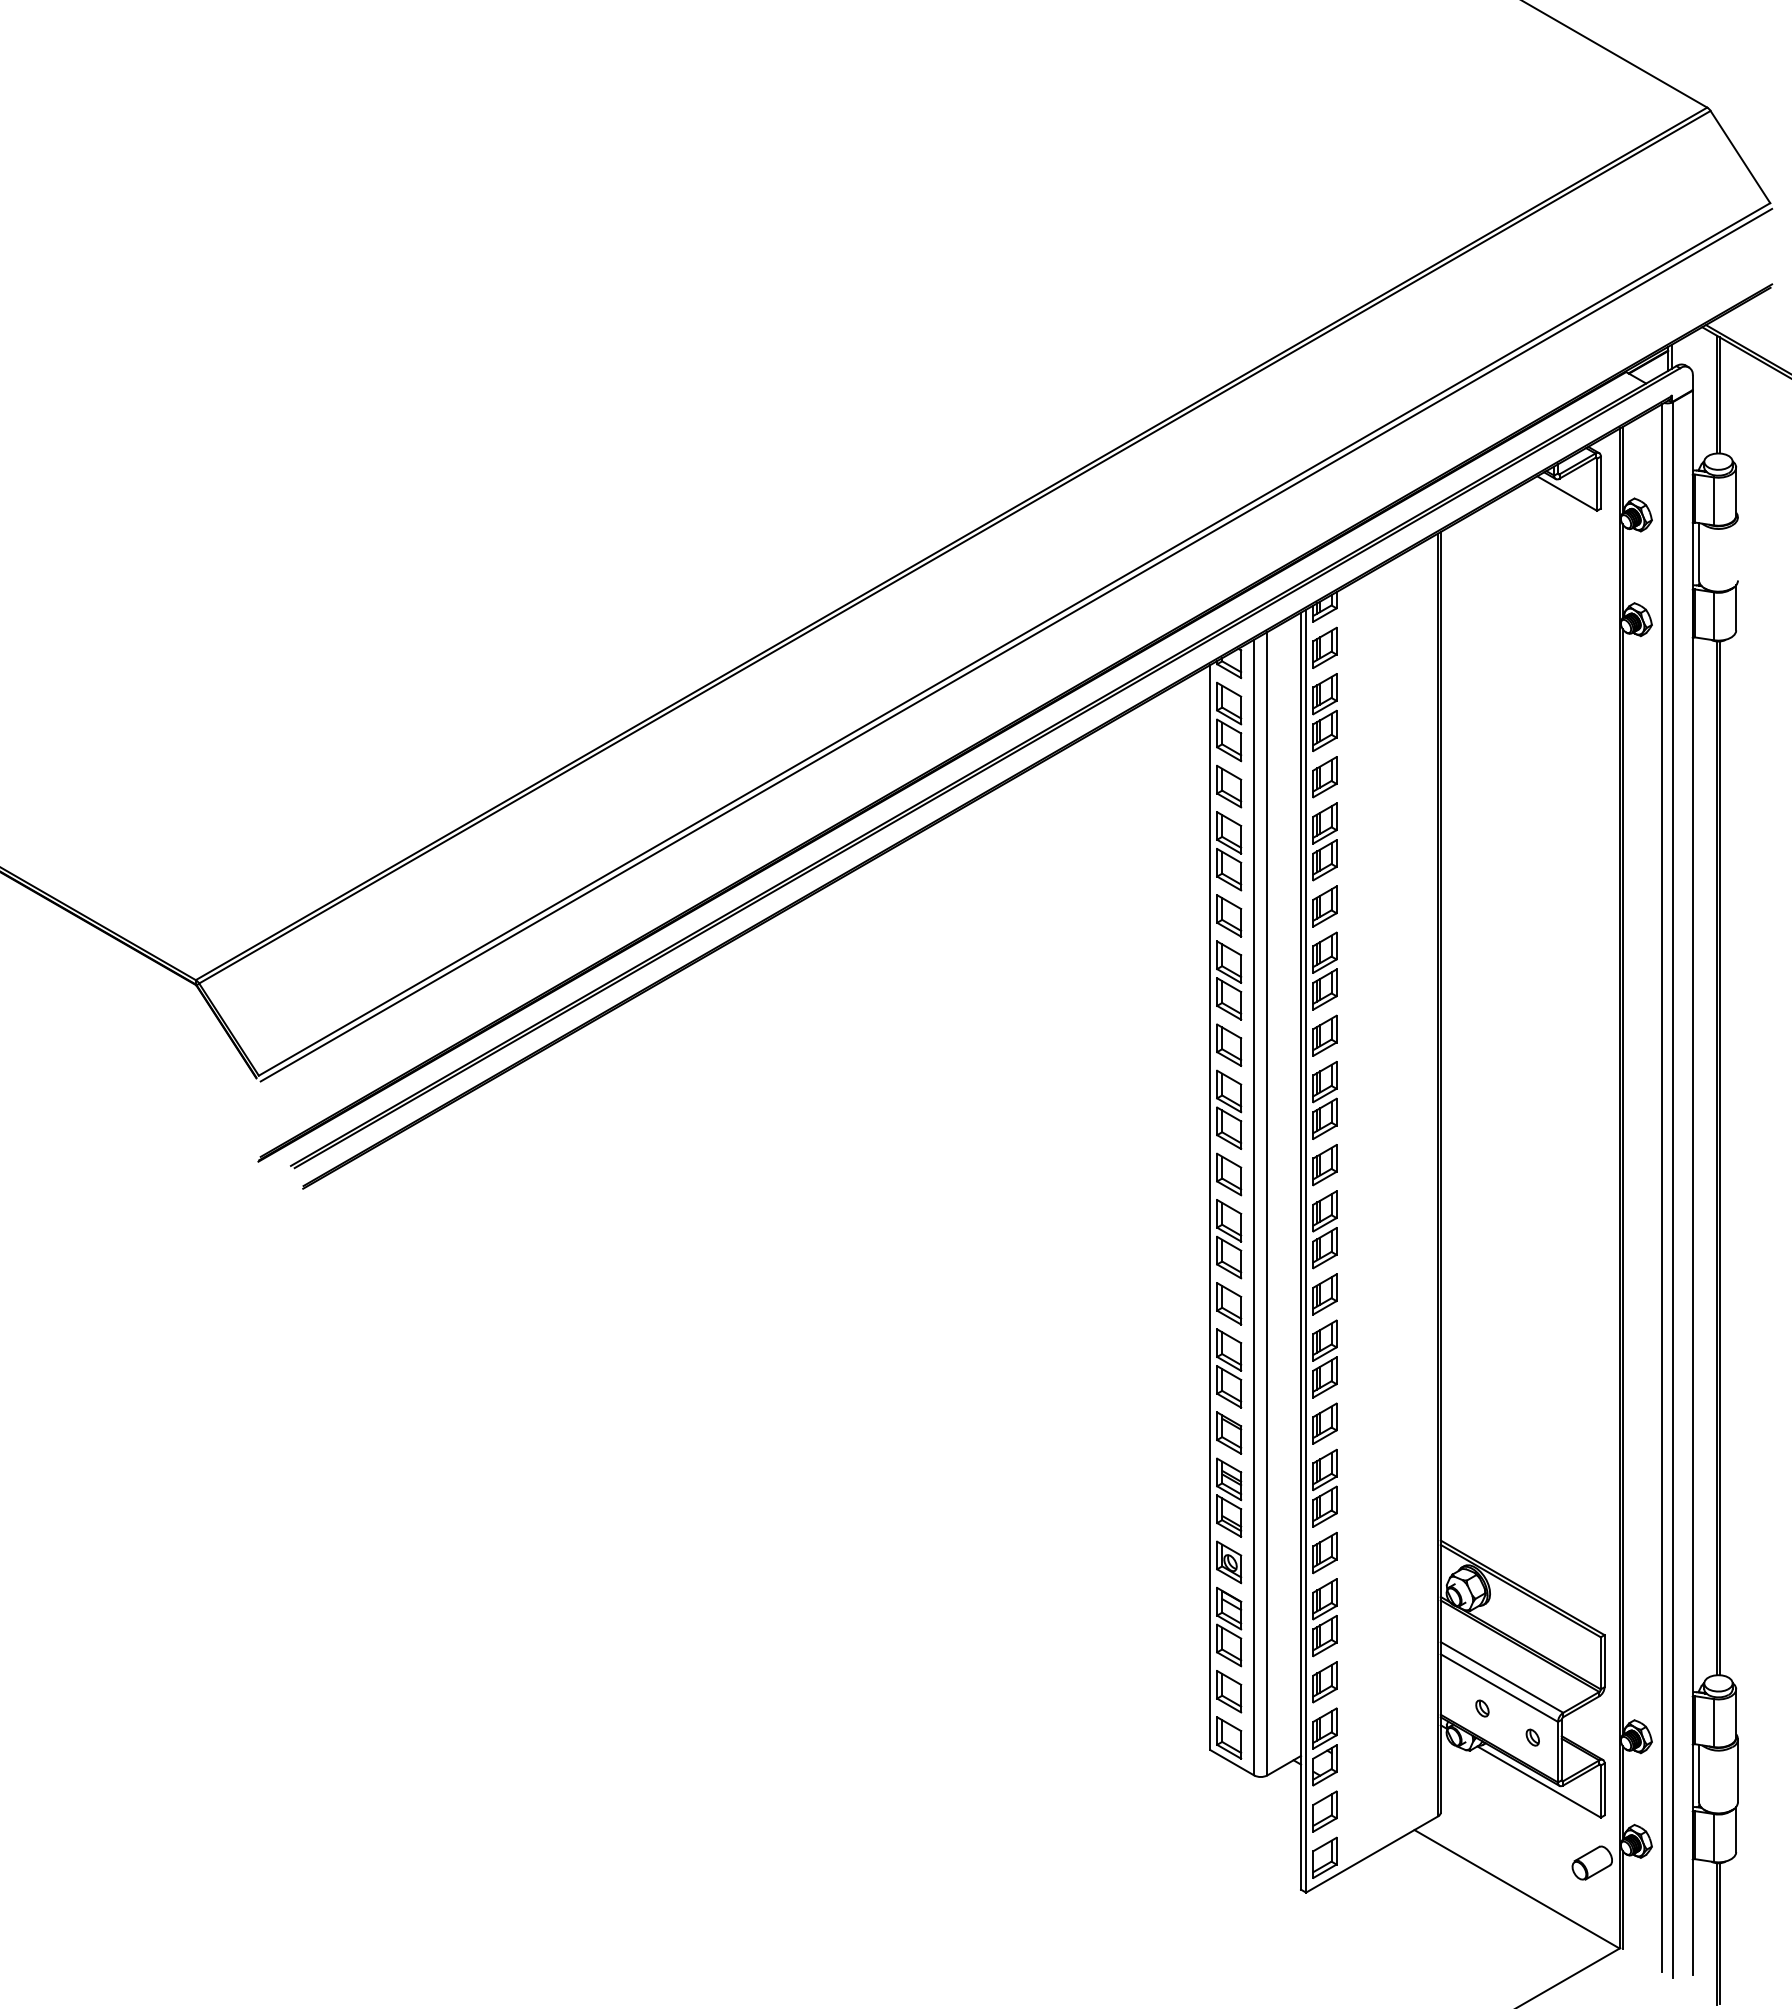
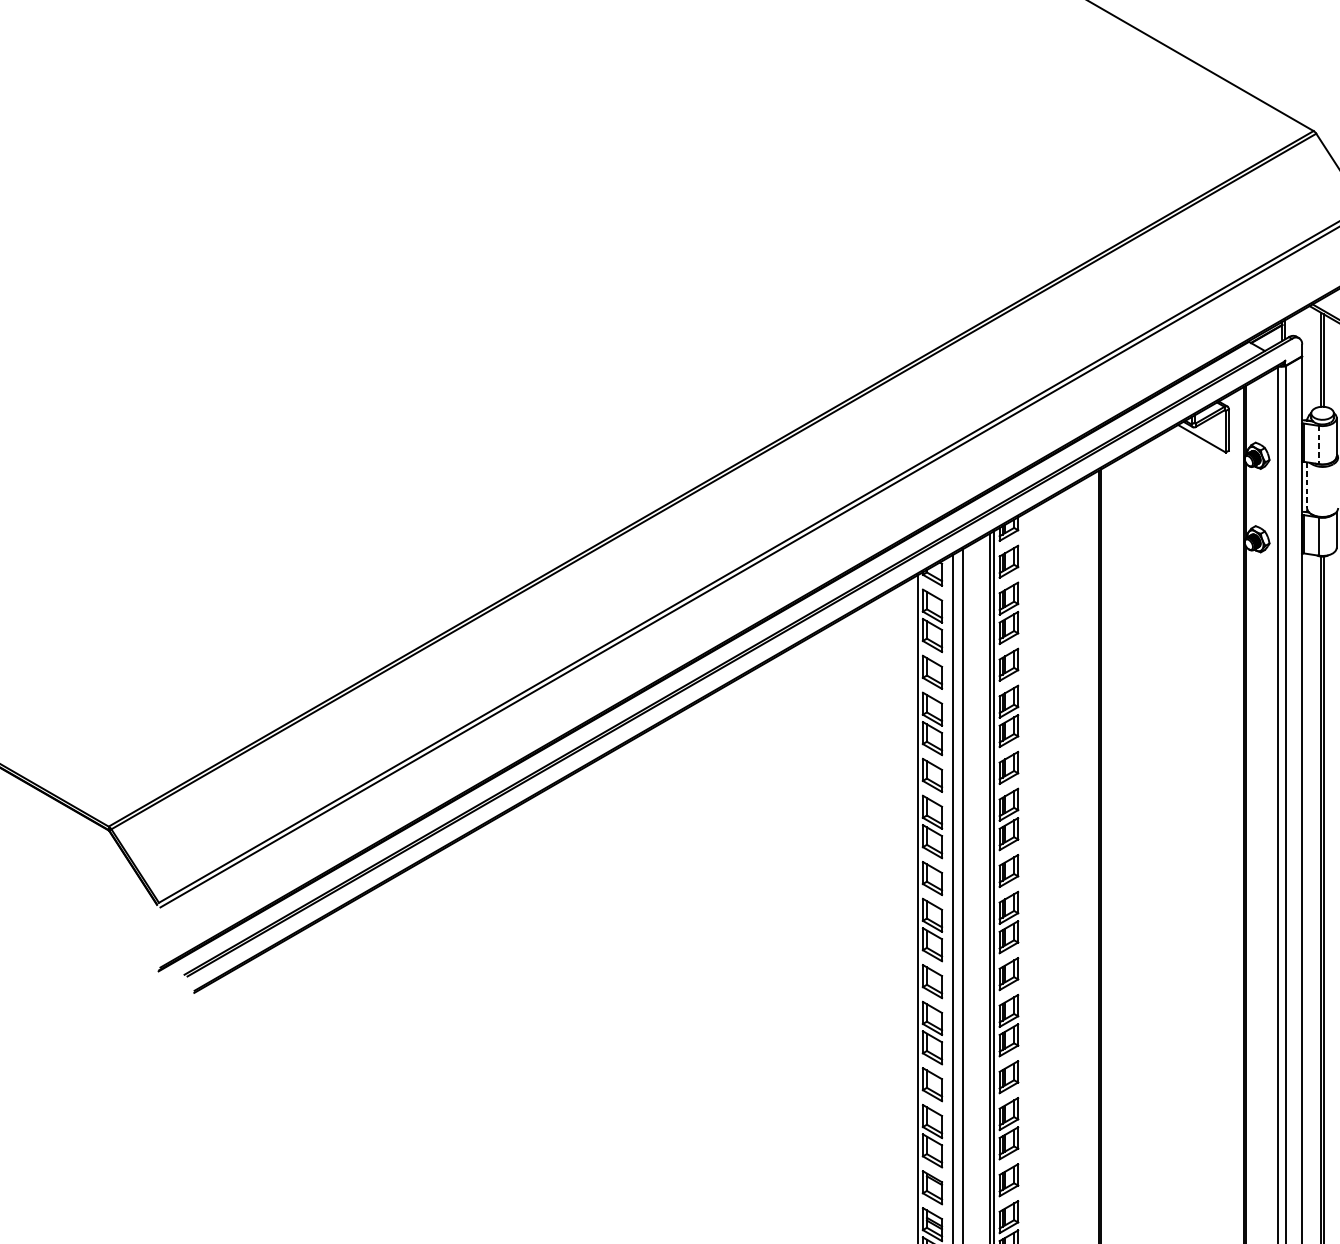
line: (1713, 501) -> (1318, 445), solid -> dashed
line: (1698, 551) -> (1306, 484), solid -> dashed

